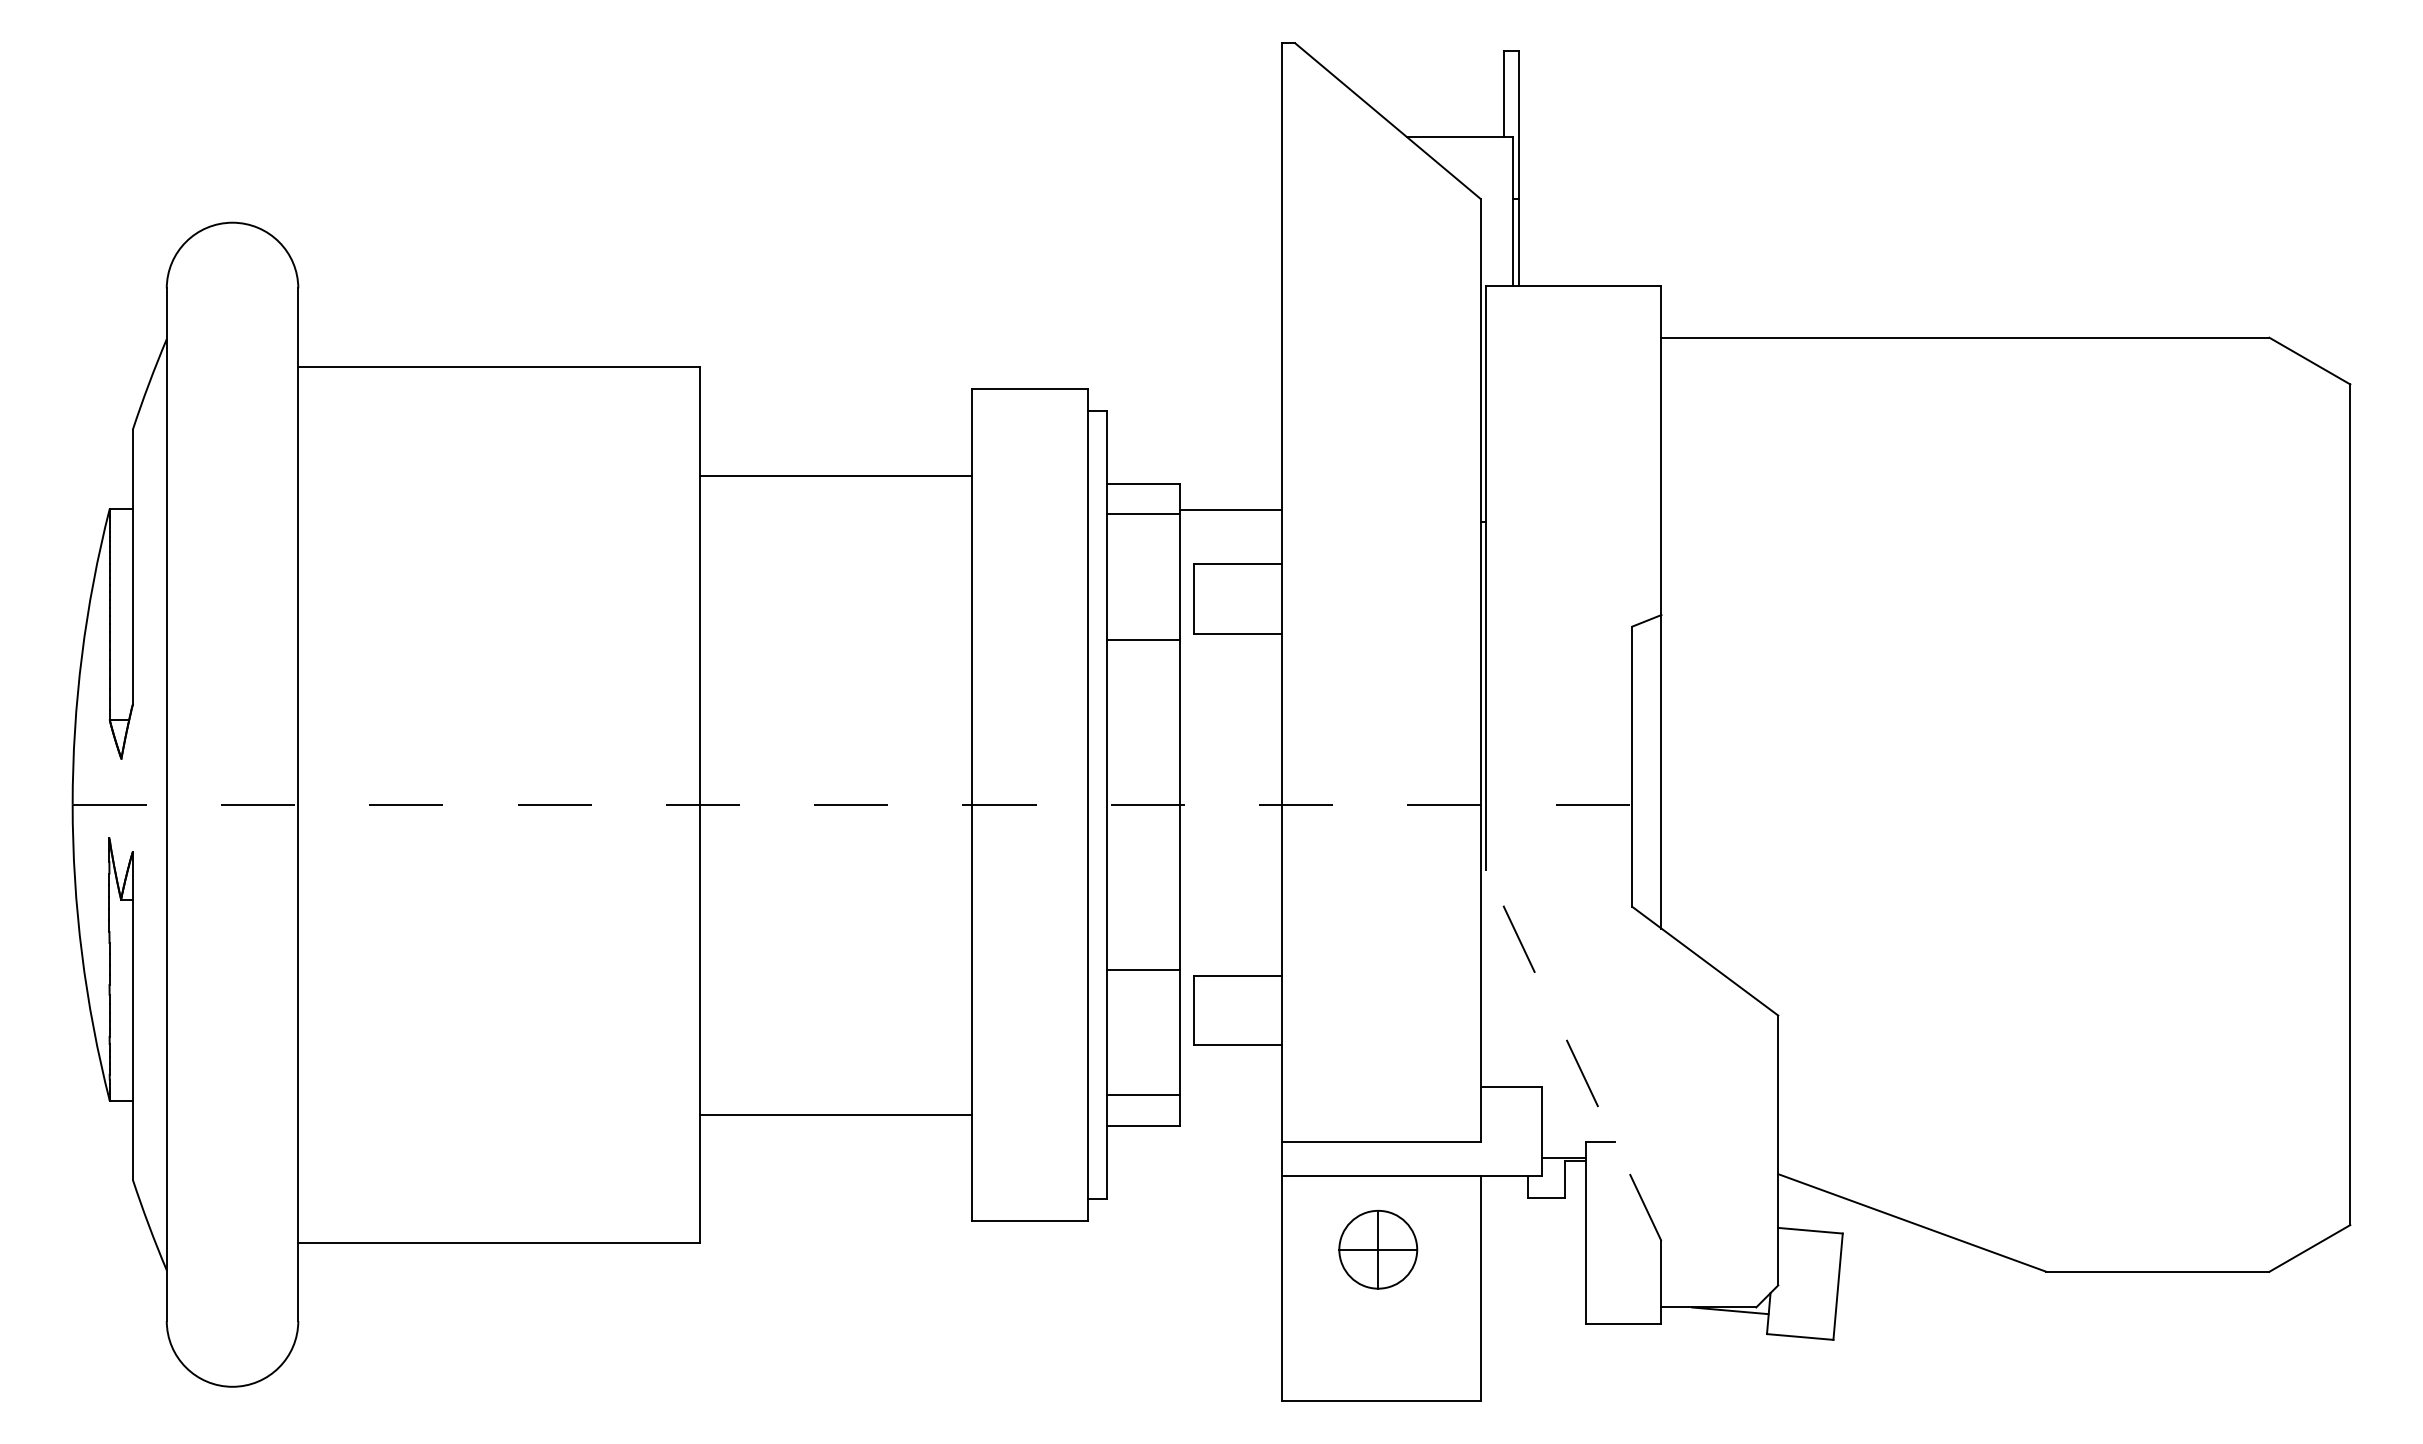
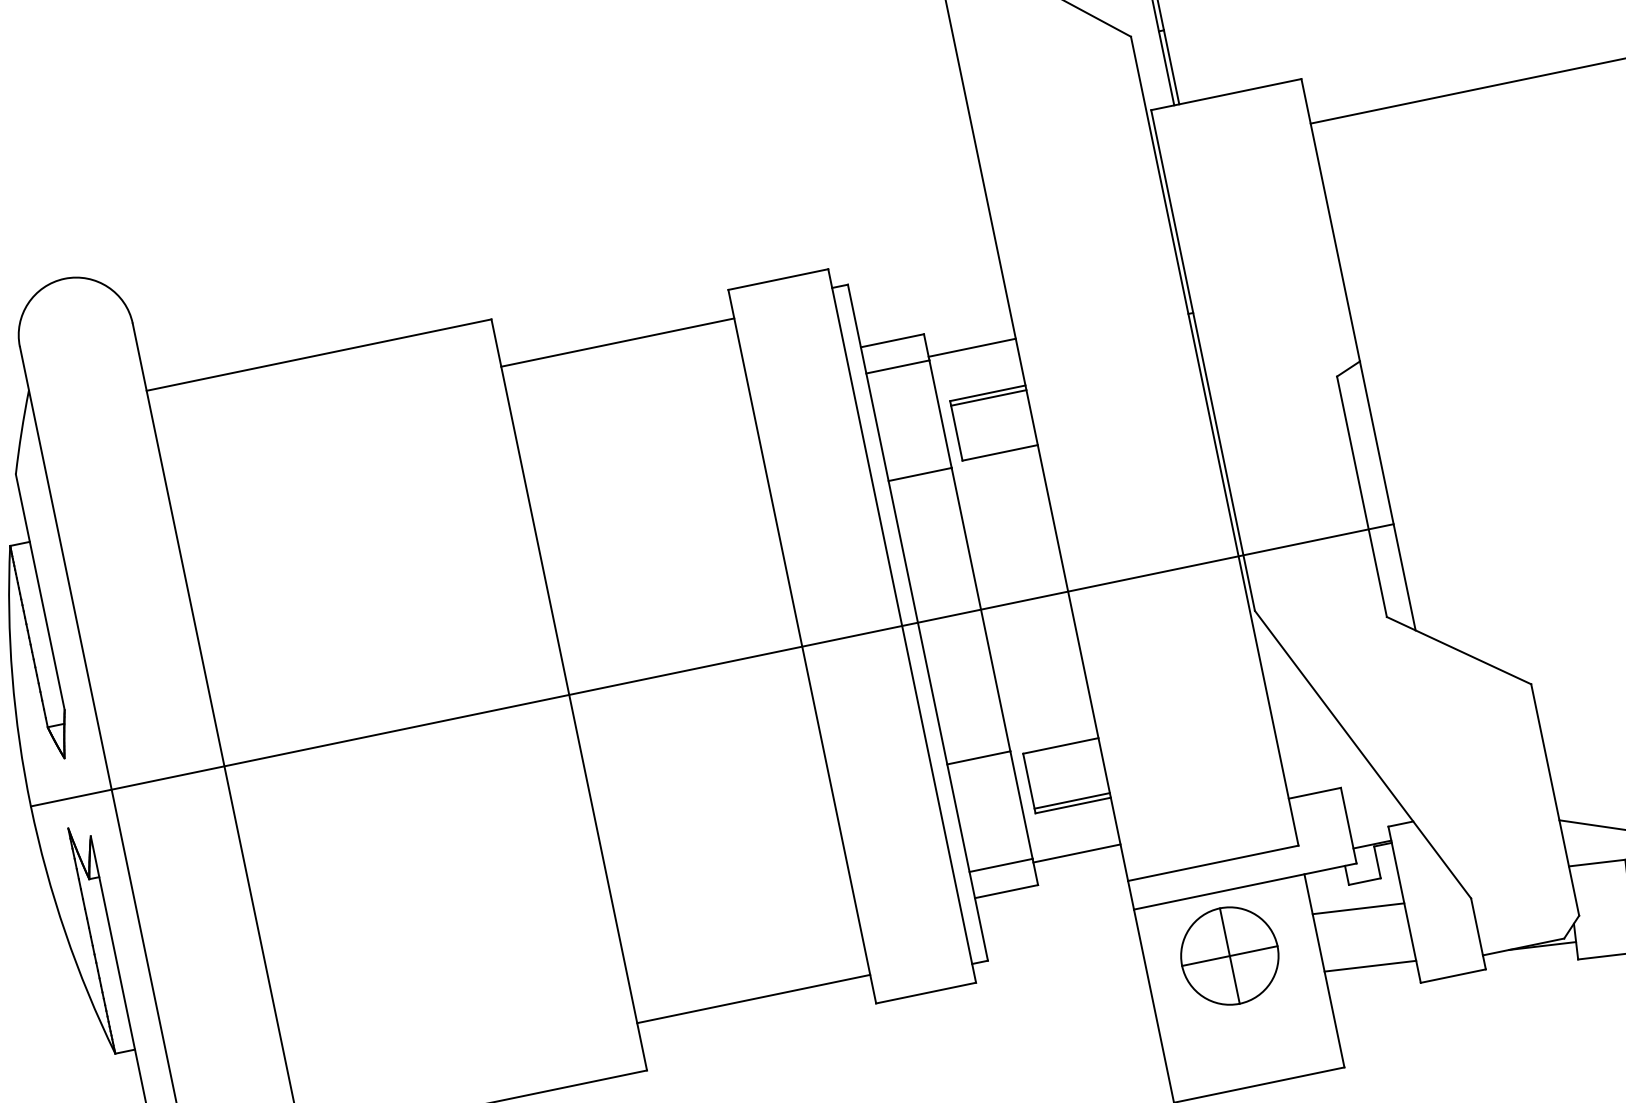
line: (836, 476) -> (618, 342), moved
line: (1238, 569) -> (989, 397), added
line: (867, 804) -> (712, 665), dashed -> solid
line: (1238, 1039) -> (1072, 800), added
line: (1573, 1054) -> (1362, 754), dashed -> solid
line: (1231, 1099) -> (1077, 853), added
line: (836, 1115) -> (754, 999), moved
line: (1532, 1226) -> (1357, 908), added
part: (1377, 1249) -> (1229, 956), size x1.43
line: (1532, 1293) -> (1369, 966), added

